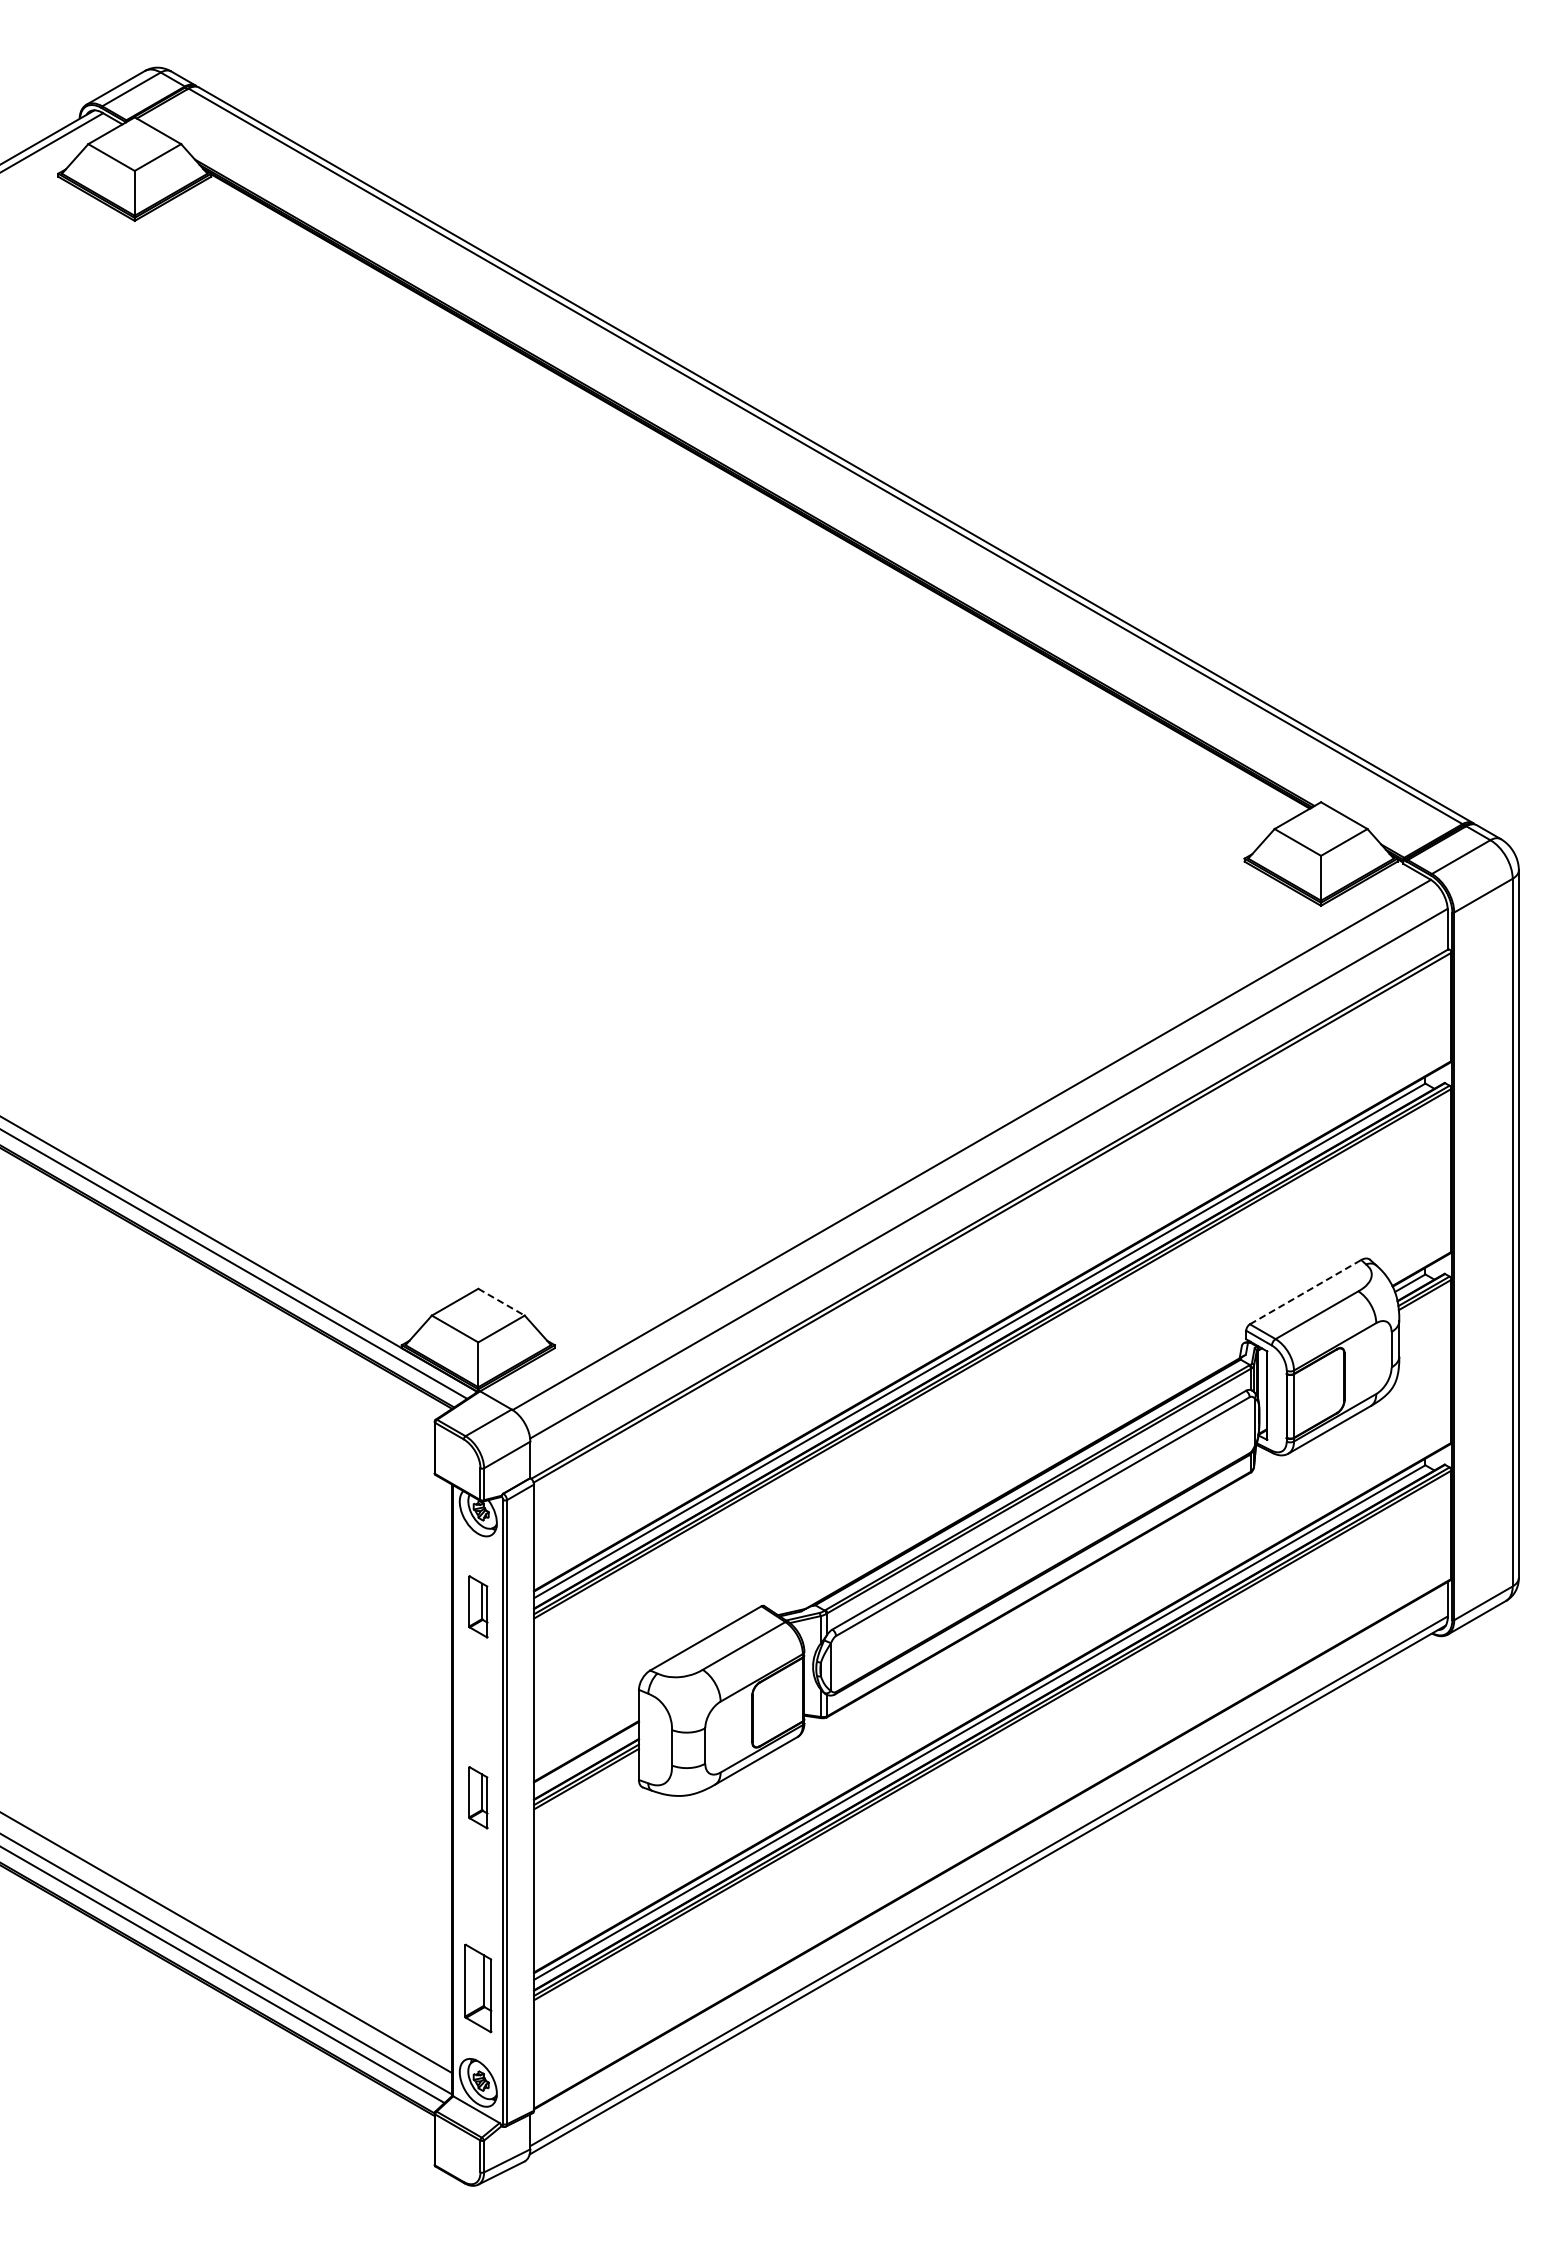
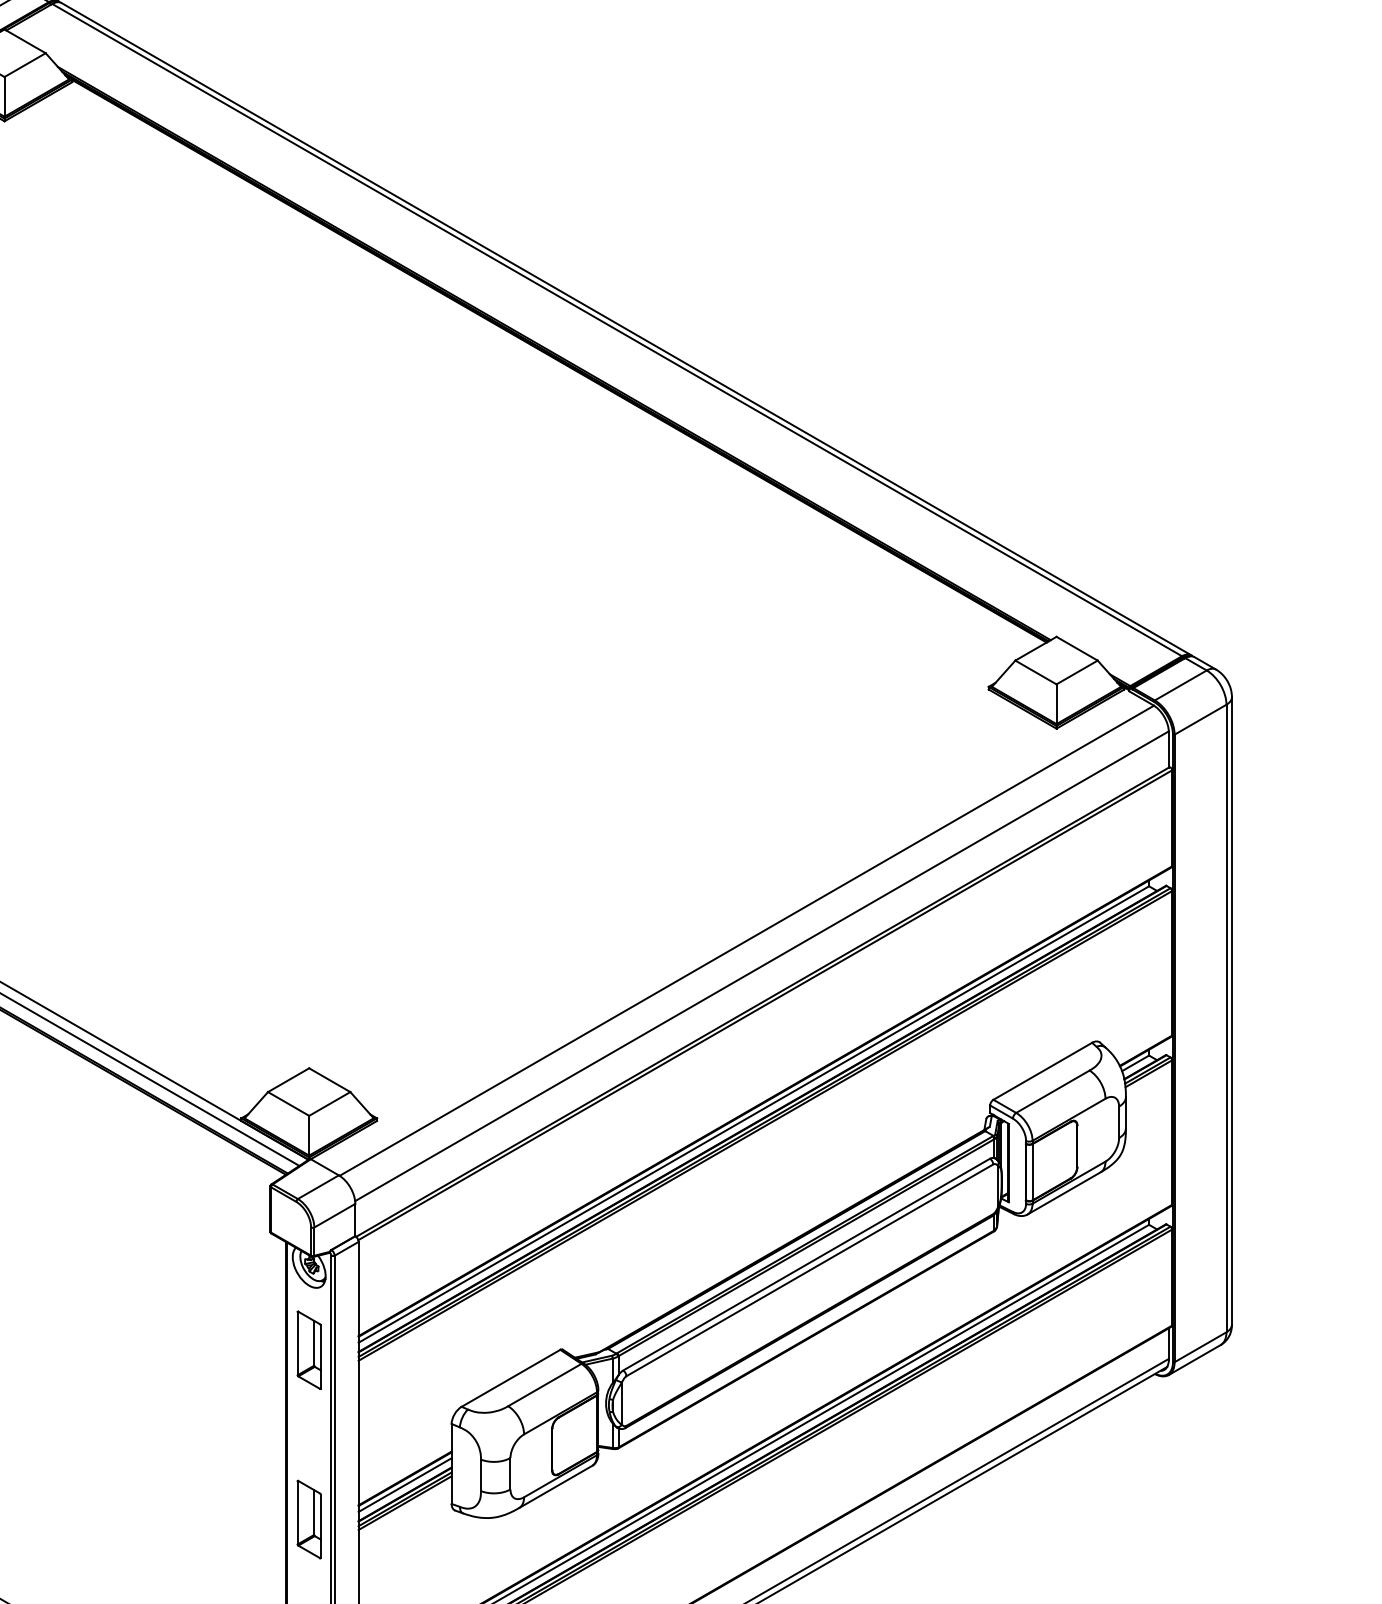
line: (1306, 1291) -> (1043, 1070), dashed -> solid
line: (501, 1302) -> (329, 1080), dashed -> solid
part: (478, 1606) -> (309, 1350), size x1.43
line: (586, 1758) -> (405, 1484), added
part: (478, 1797) -> (309, 1519), size x1.43

